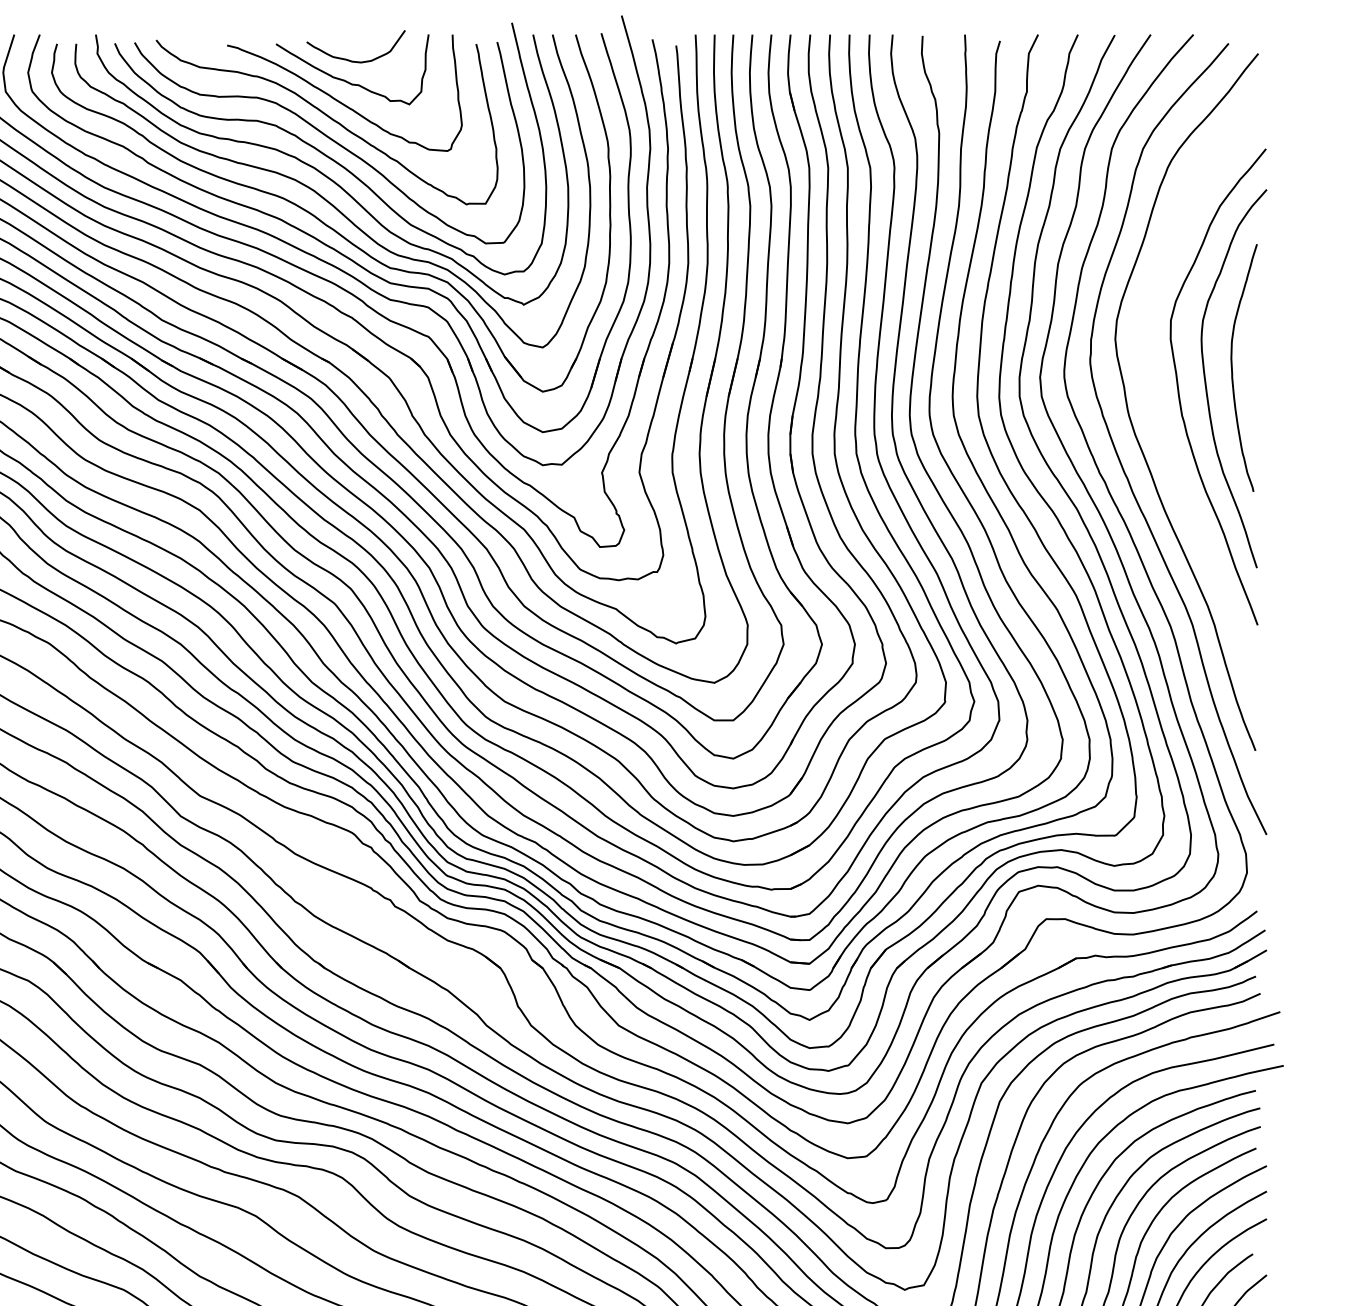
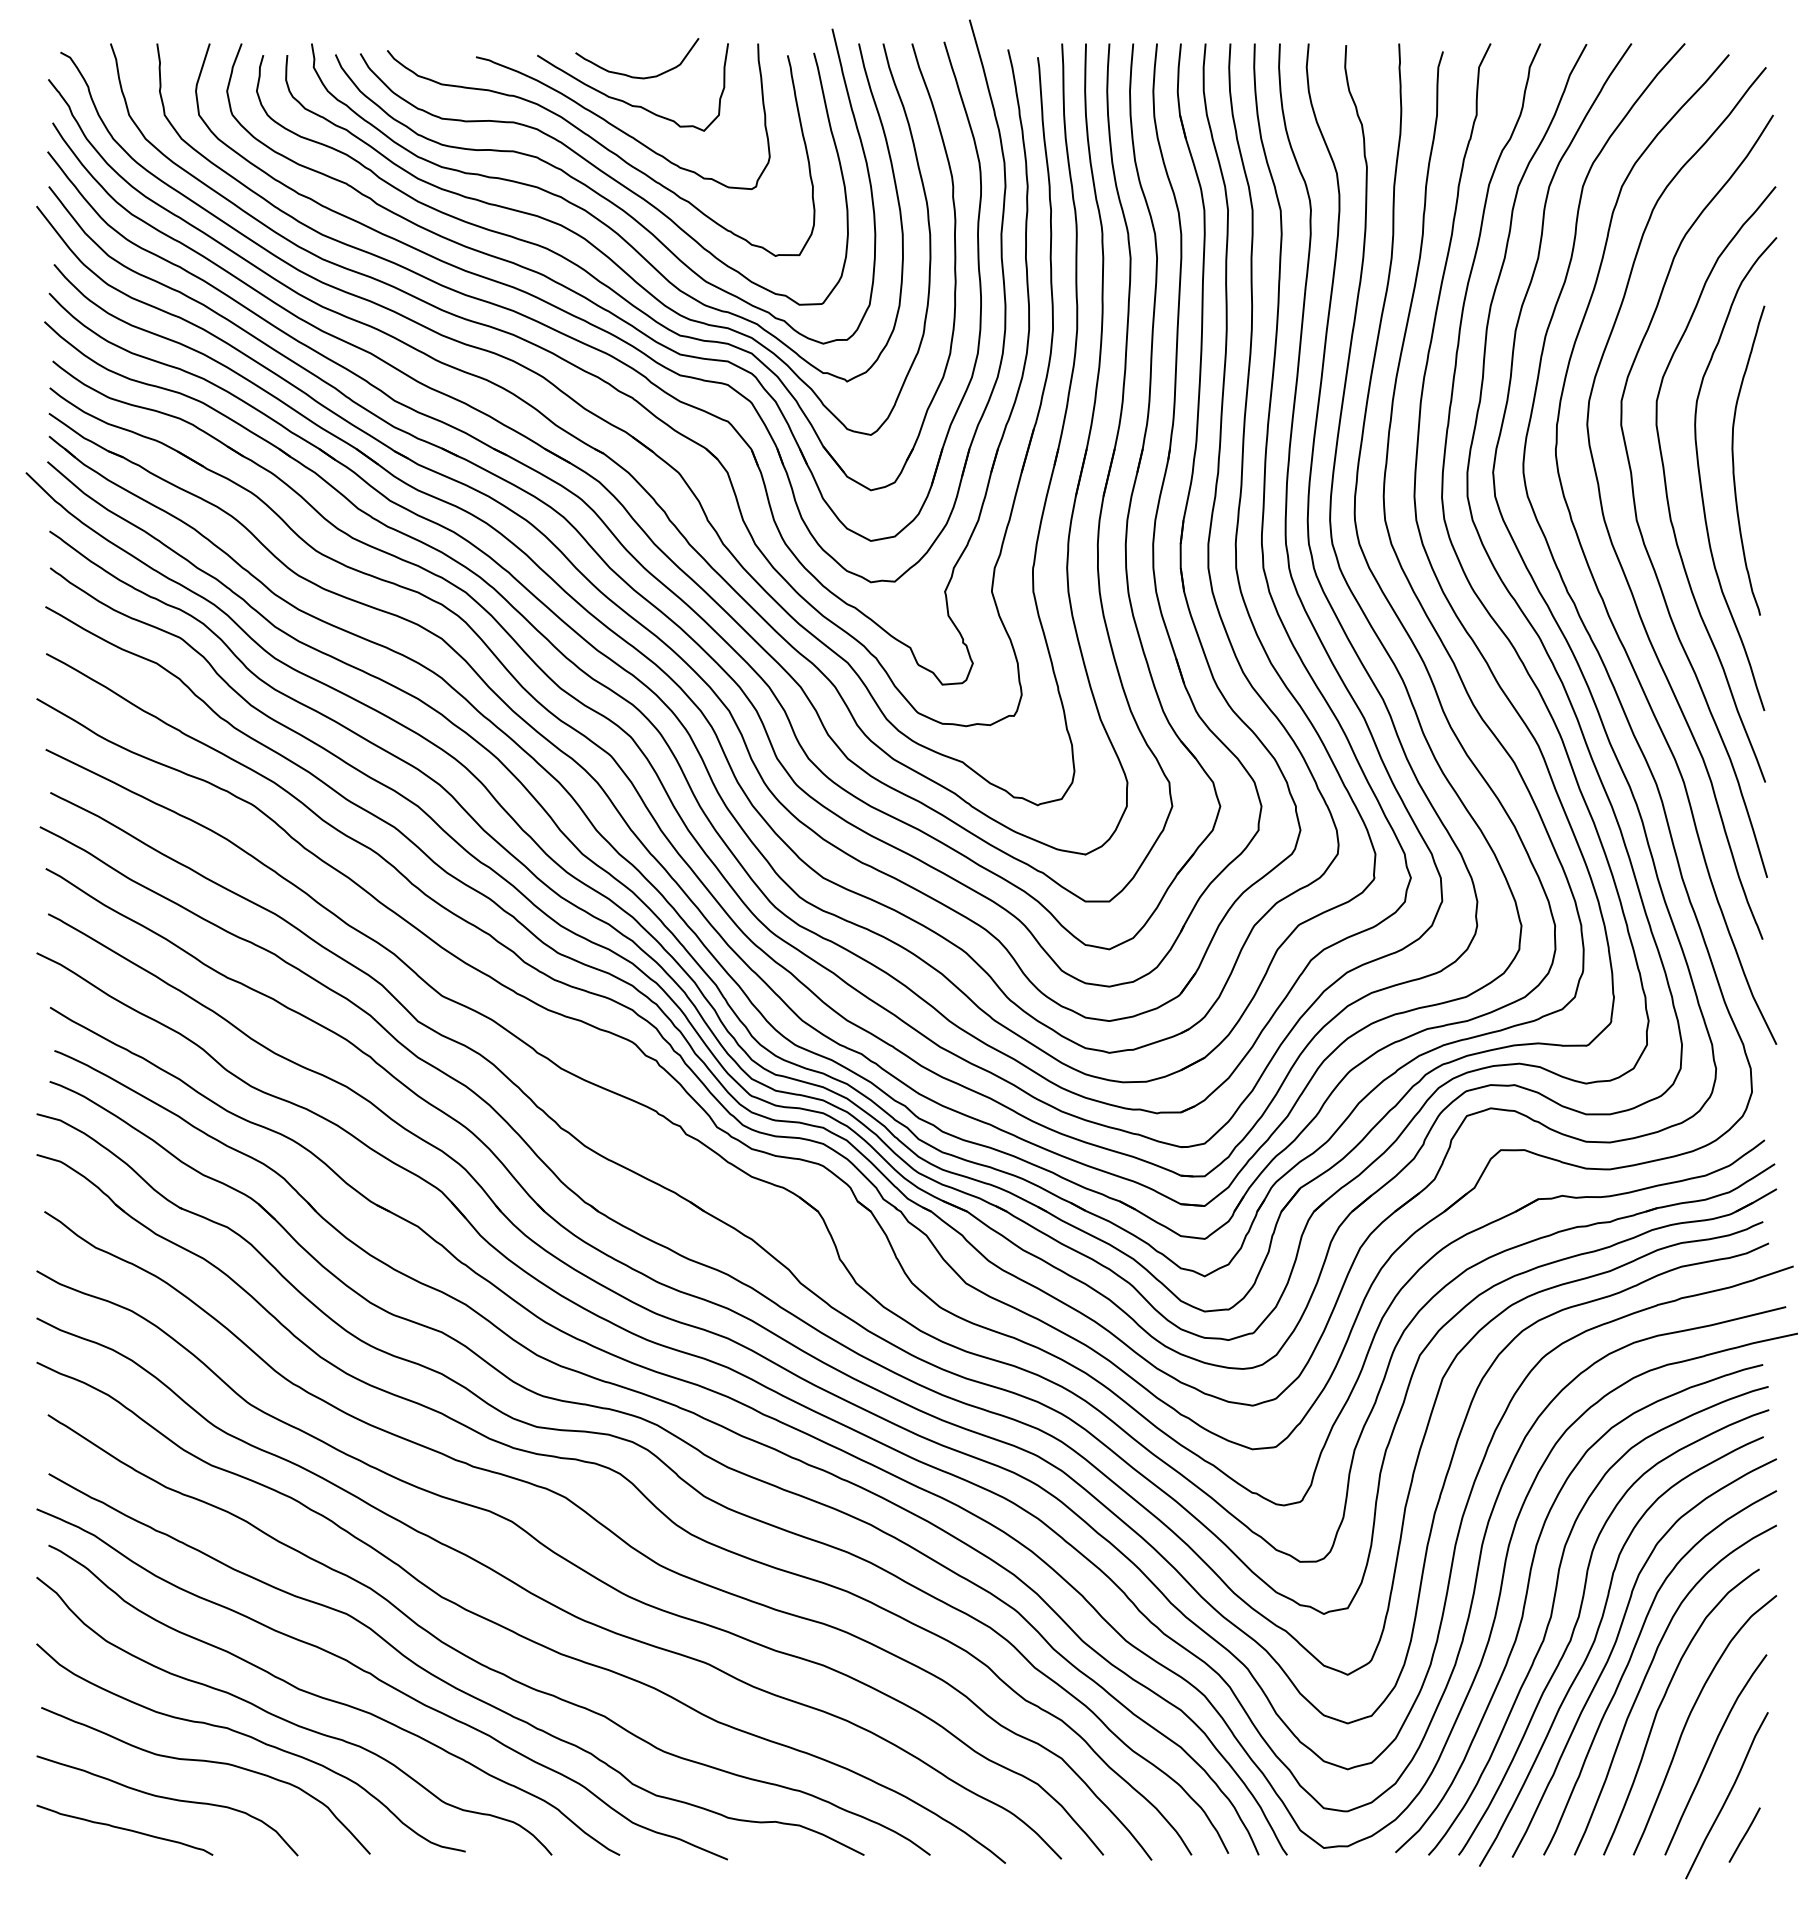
curve: (1153, 400) -> (1635, 501), added

